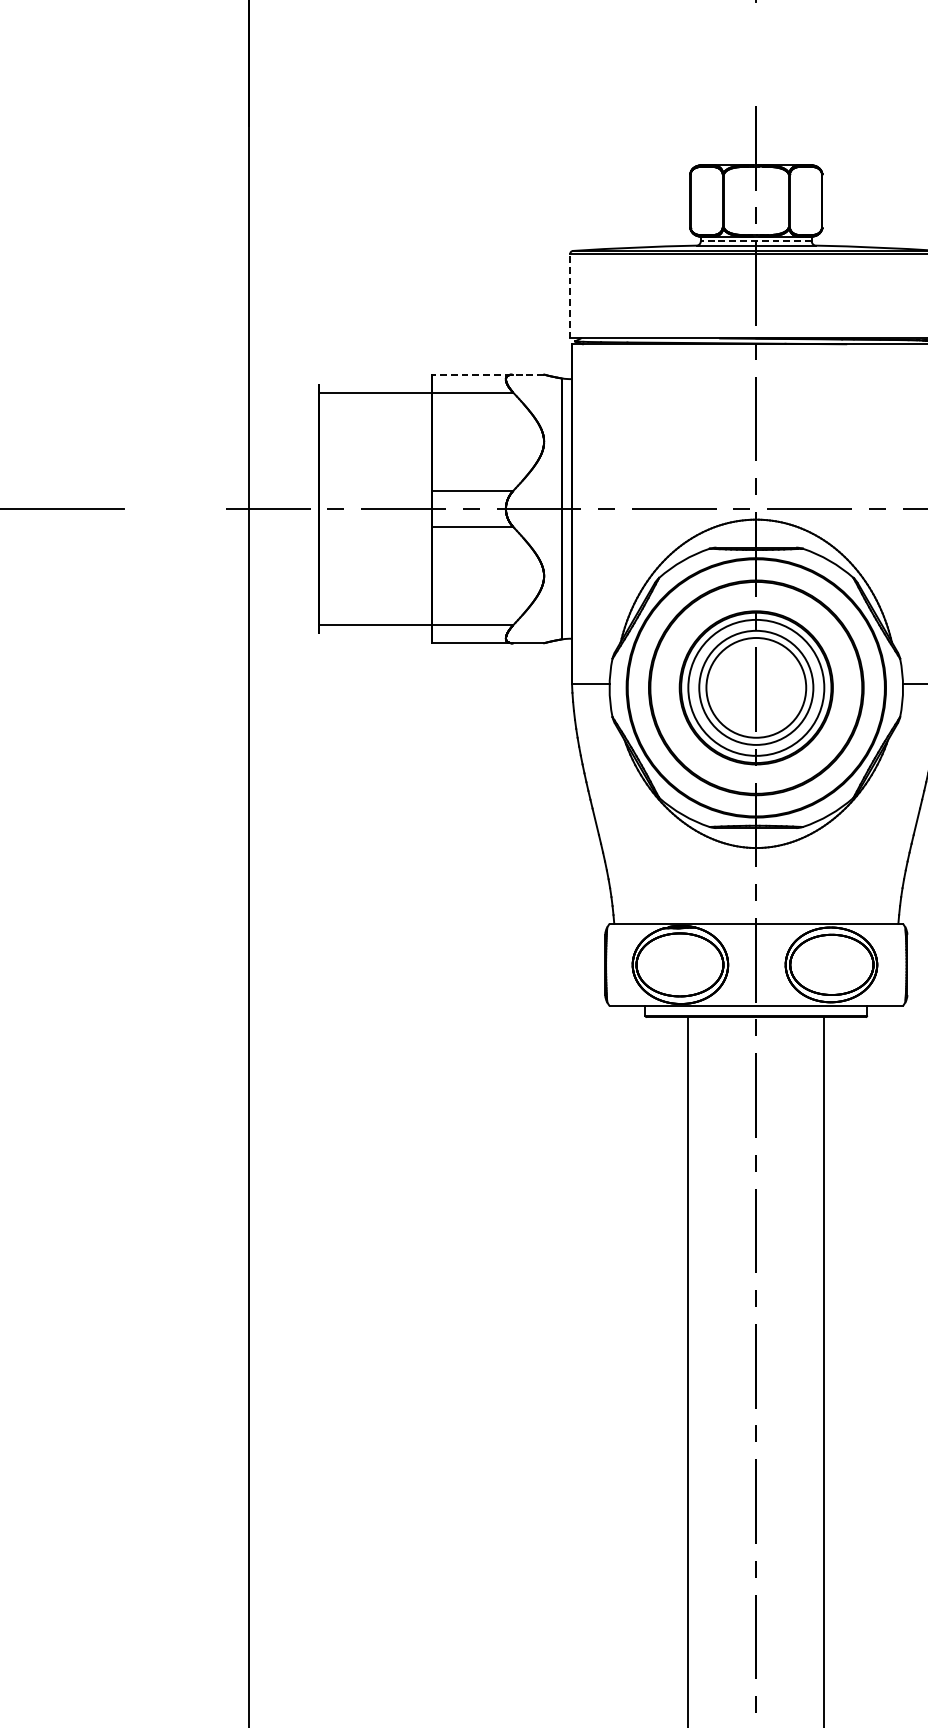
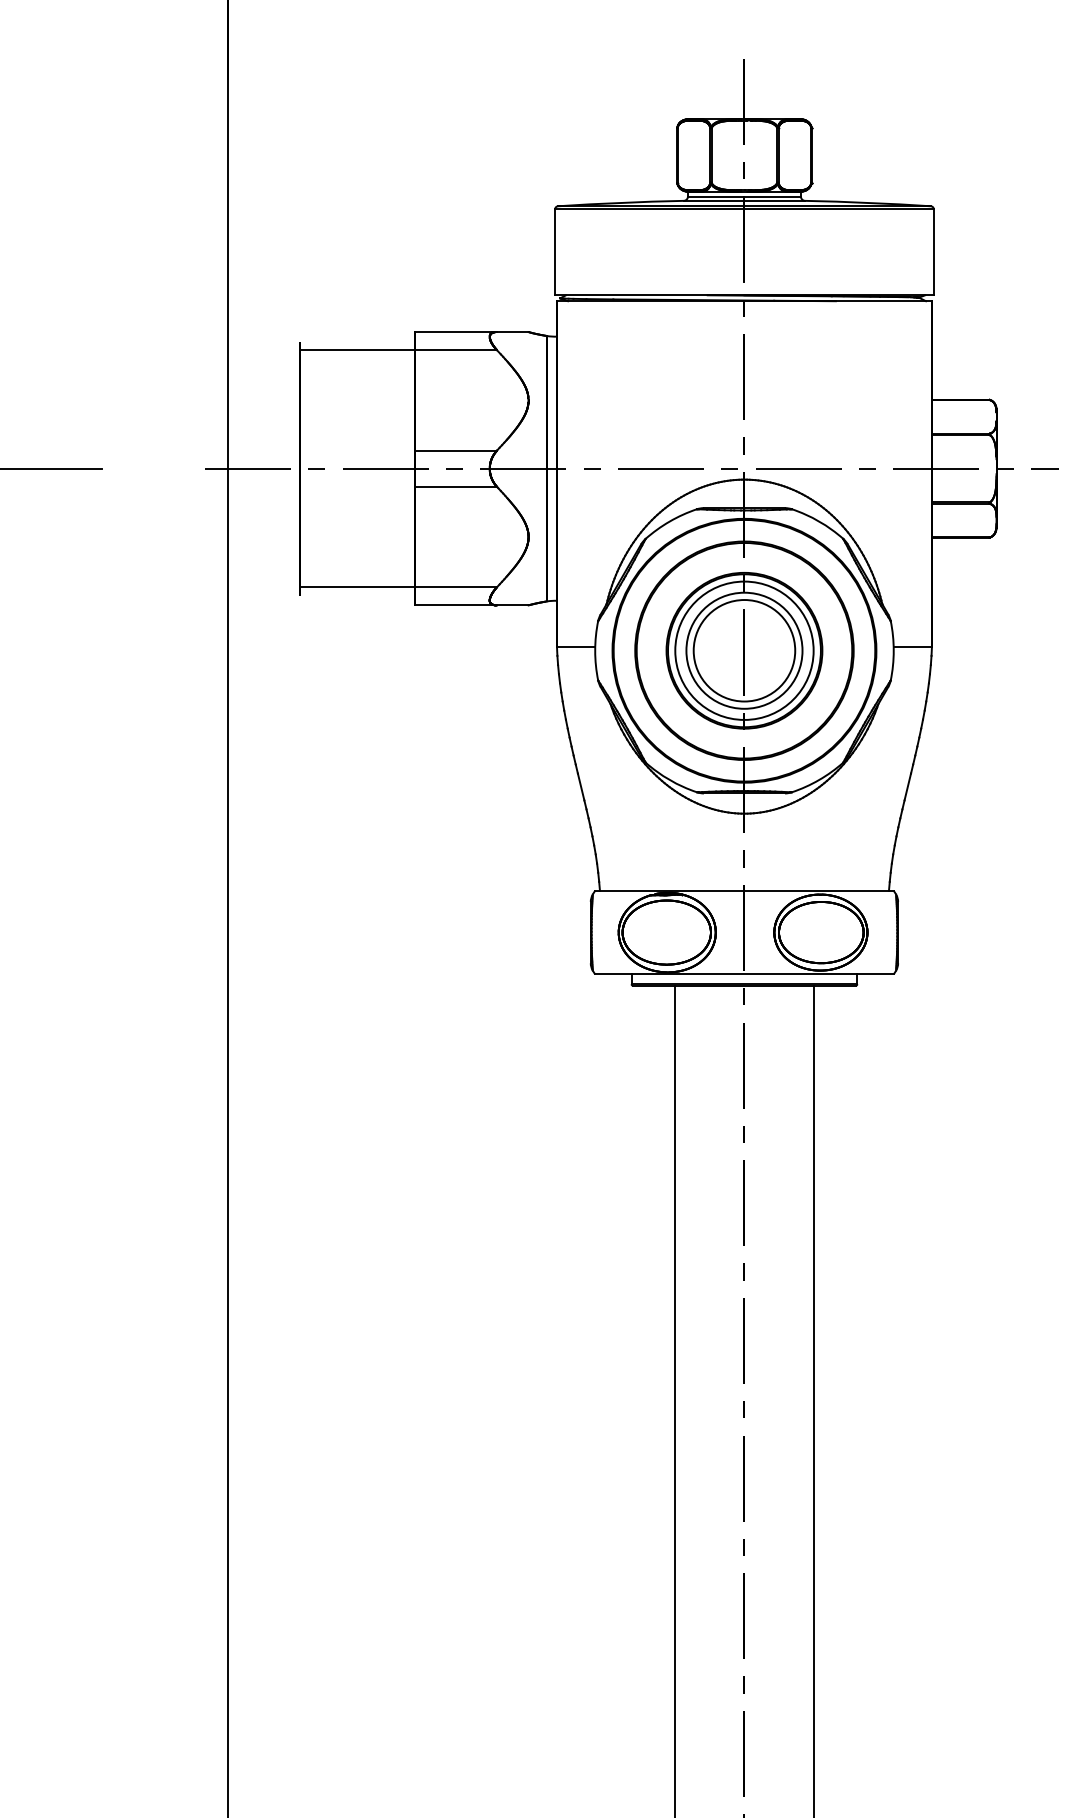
line: (755, 241) -> (743, 196), dashed -> solid
line: (570, 295) -> (555, 251), dashed -> solid
line: (487, 375) -> (471, 332), dashed -> solid

